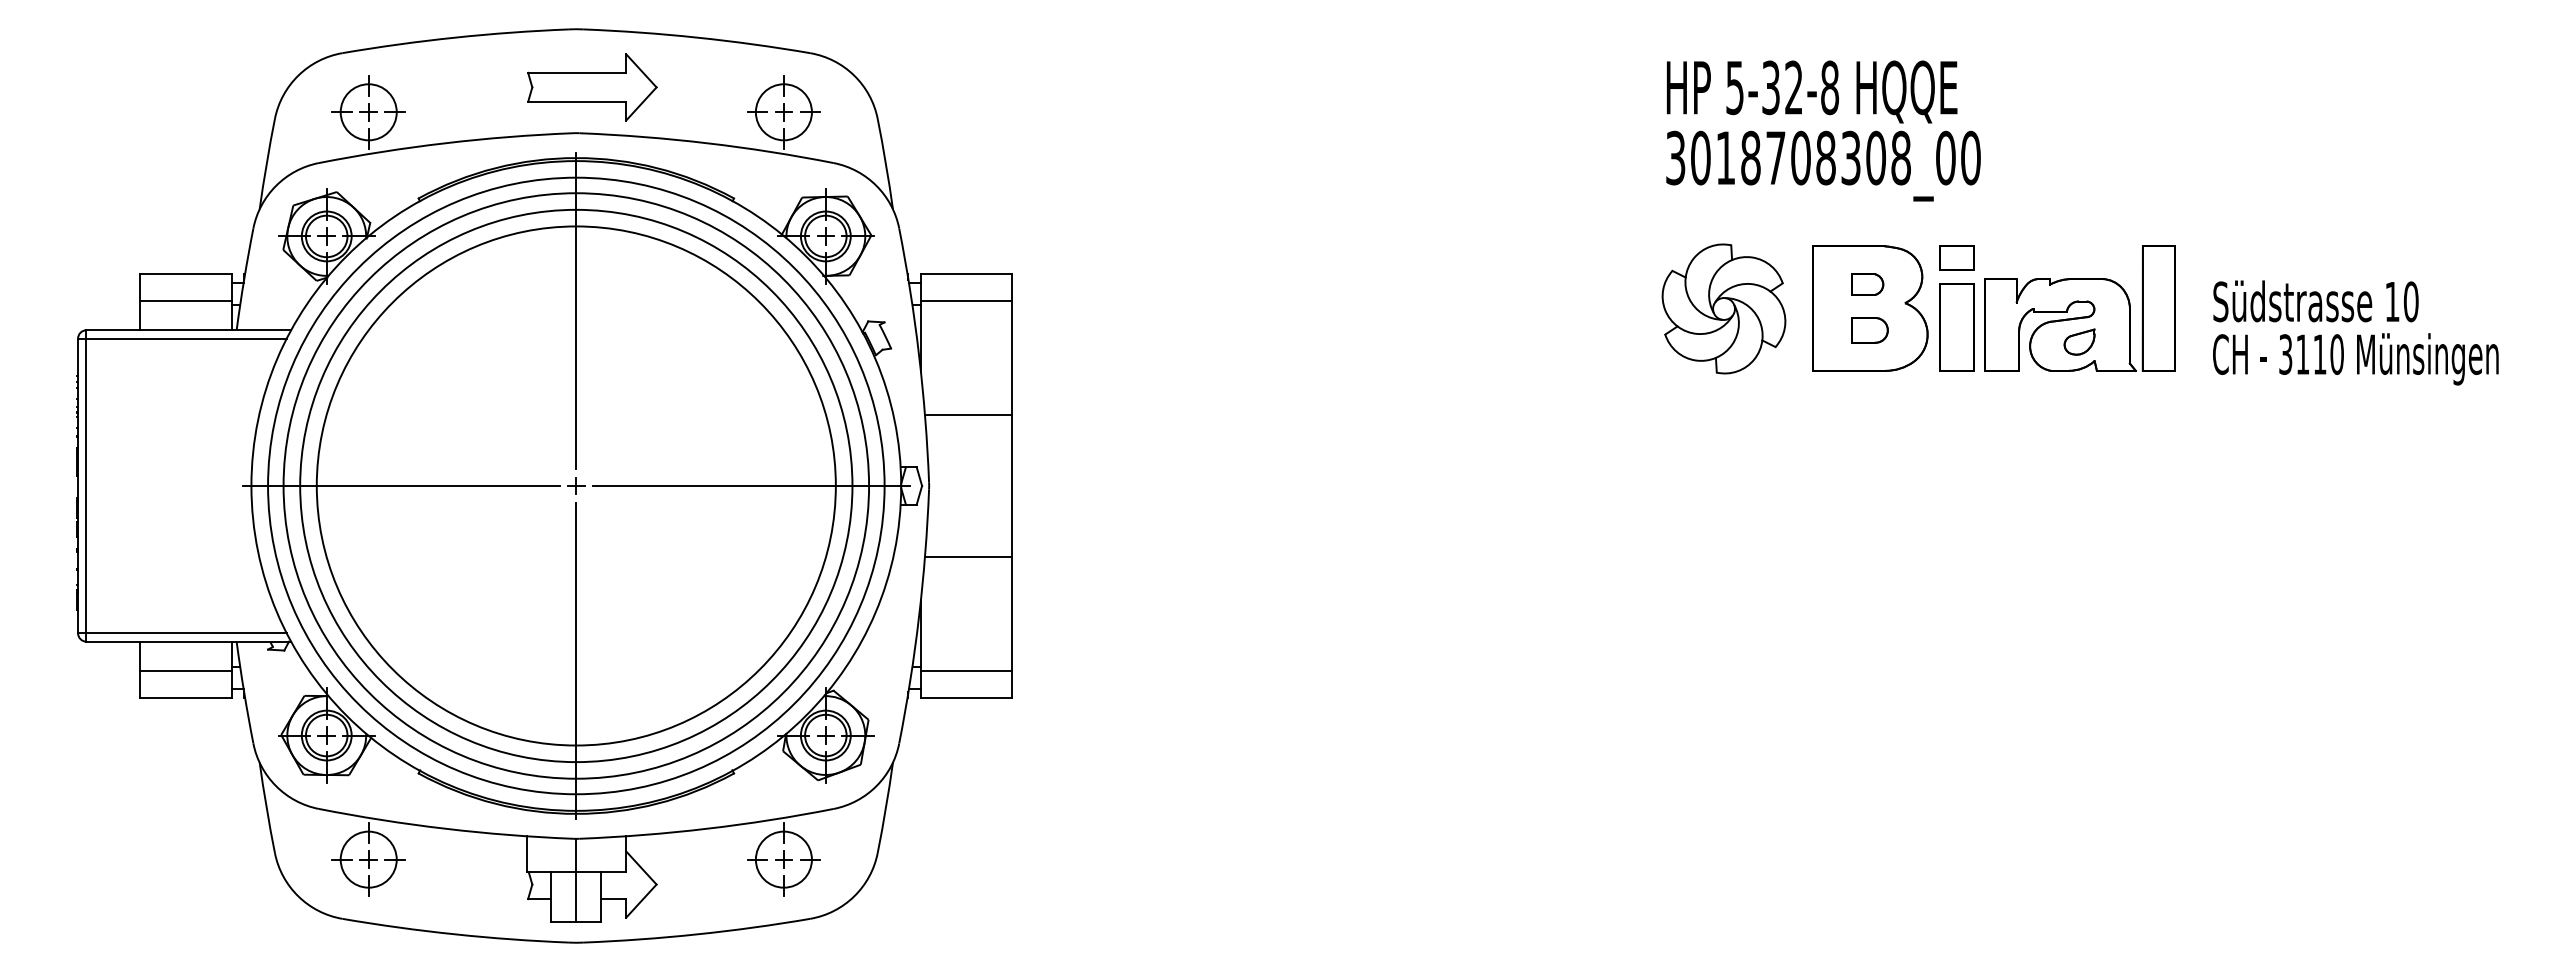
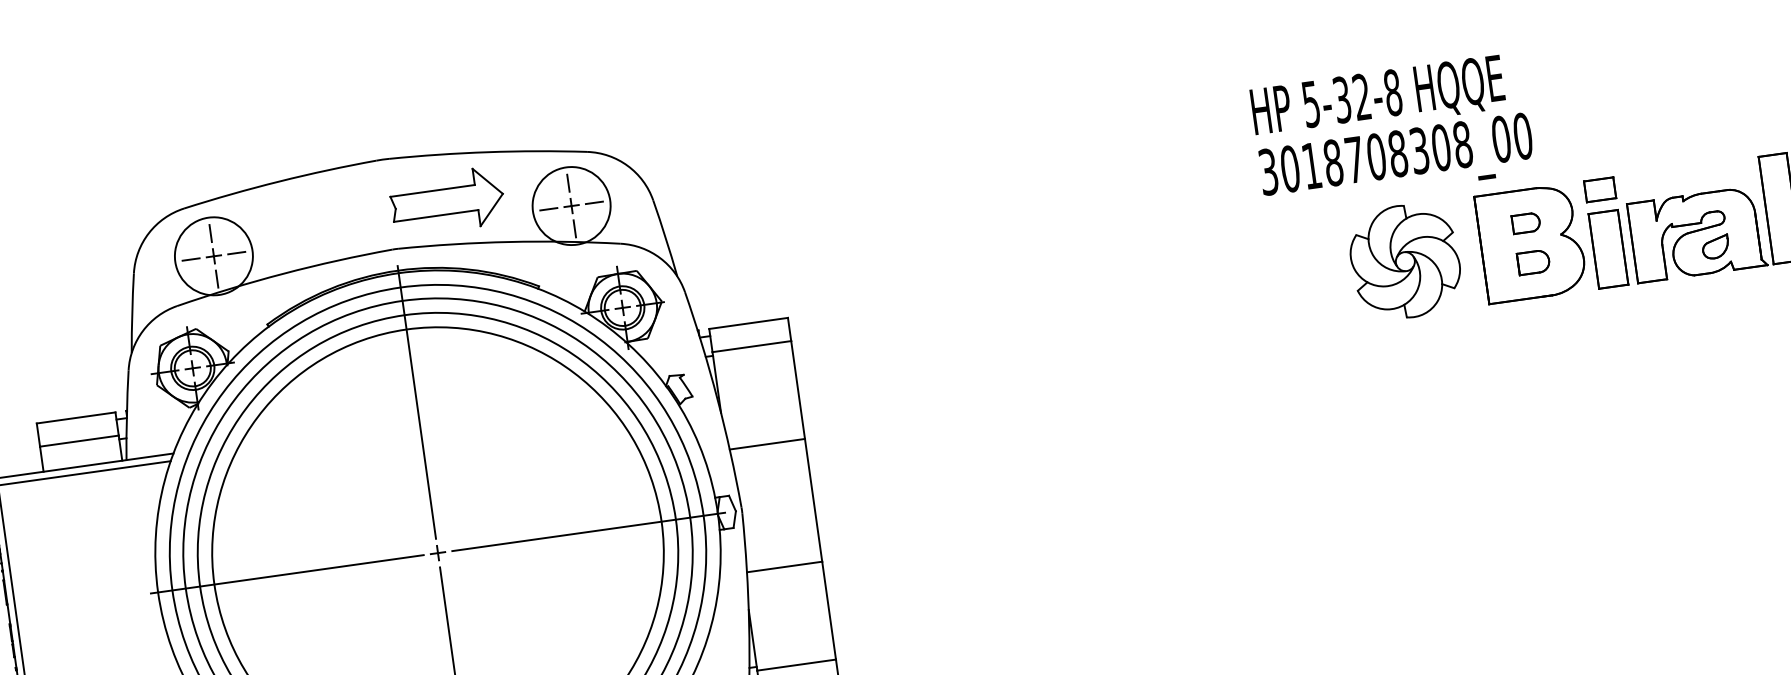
part: (592, 87) -> (447, 201), moved
circle: (368, 112) -> (213, 256), size x1.6
circle: (783, 112) -> (571, 206), size x1.6
text: (1823, 130) -> (1392, 130), moved

